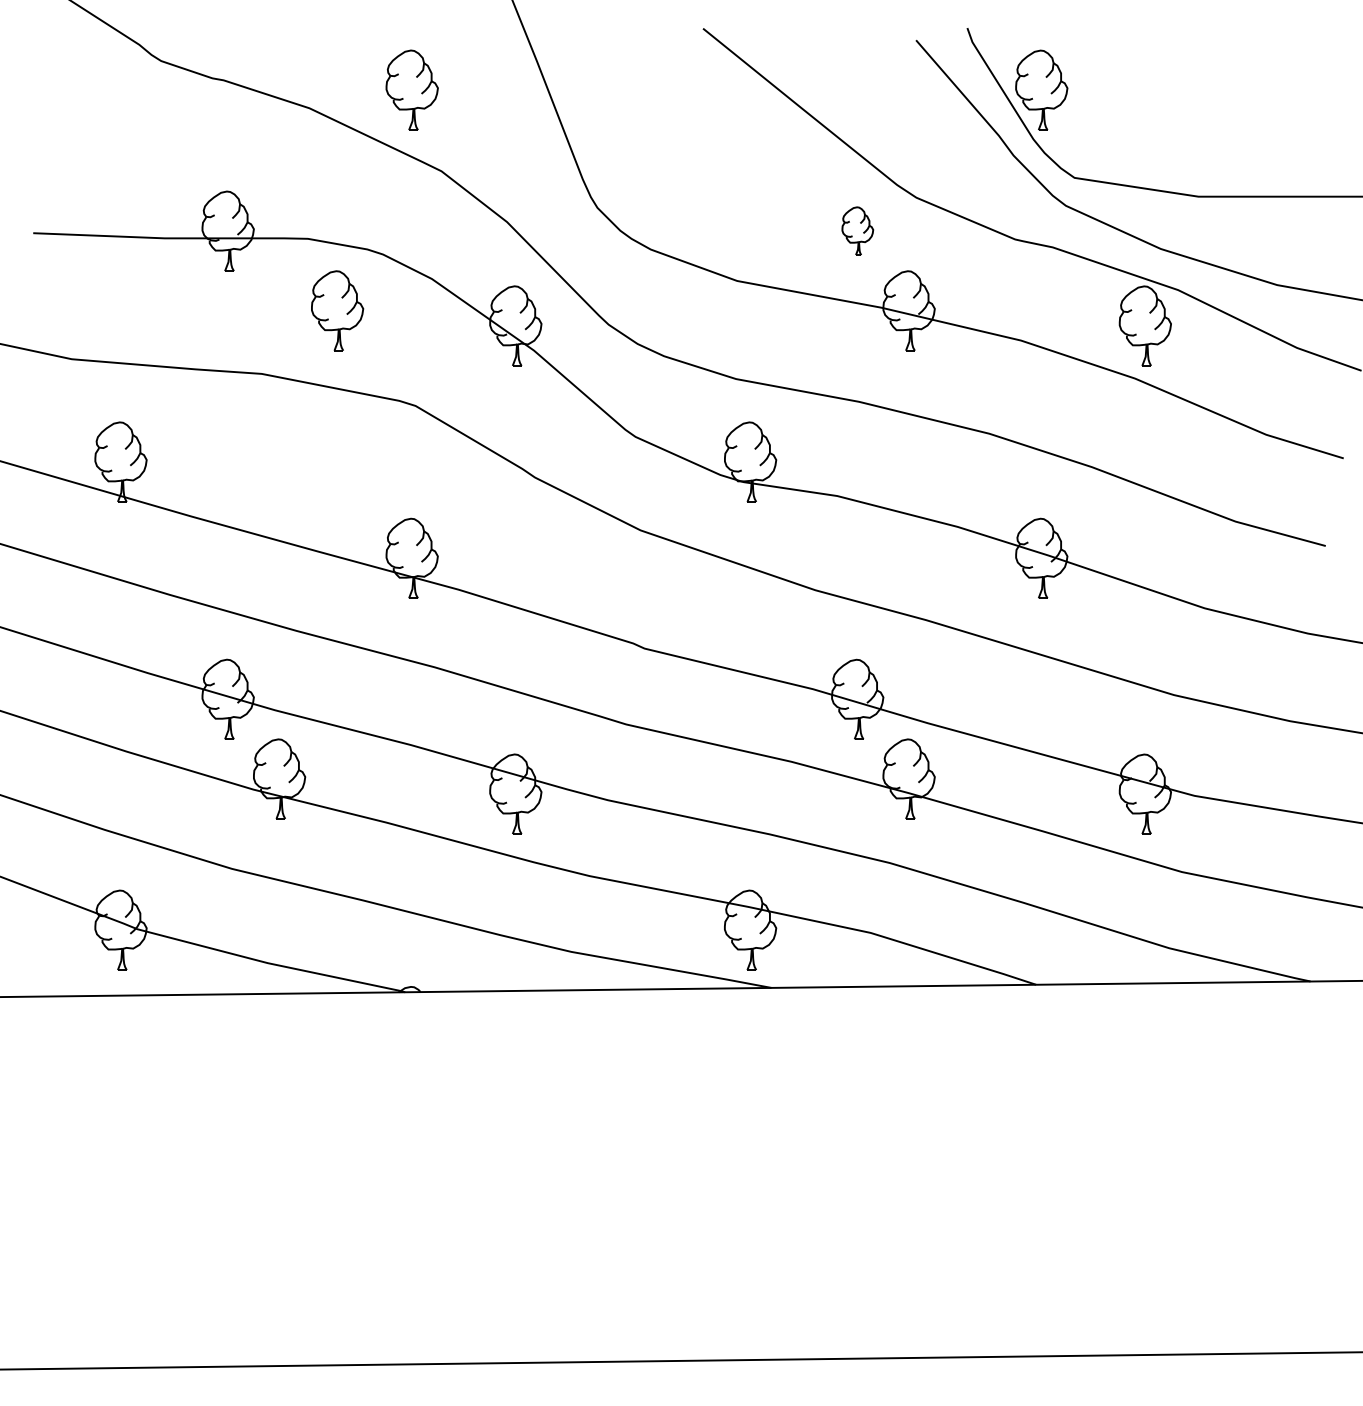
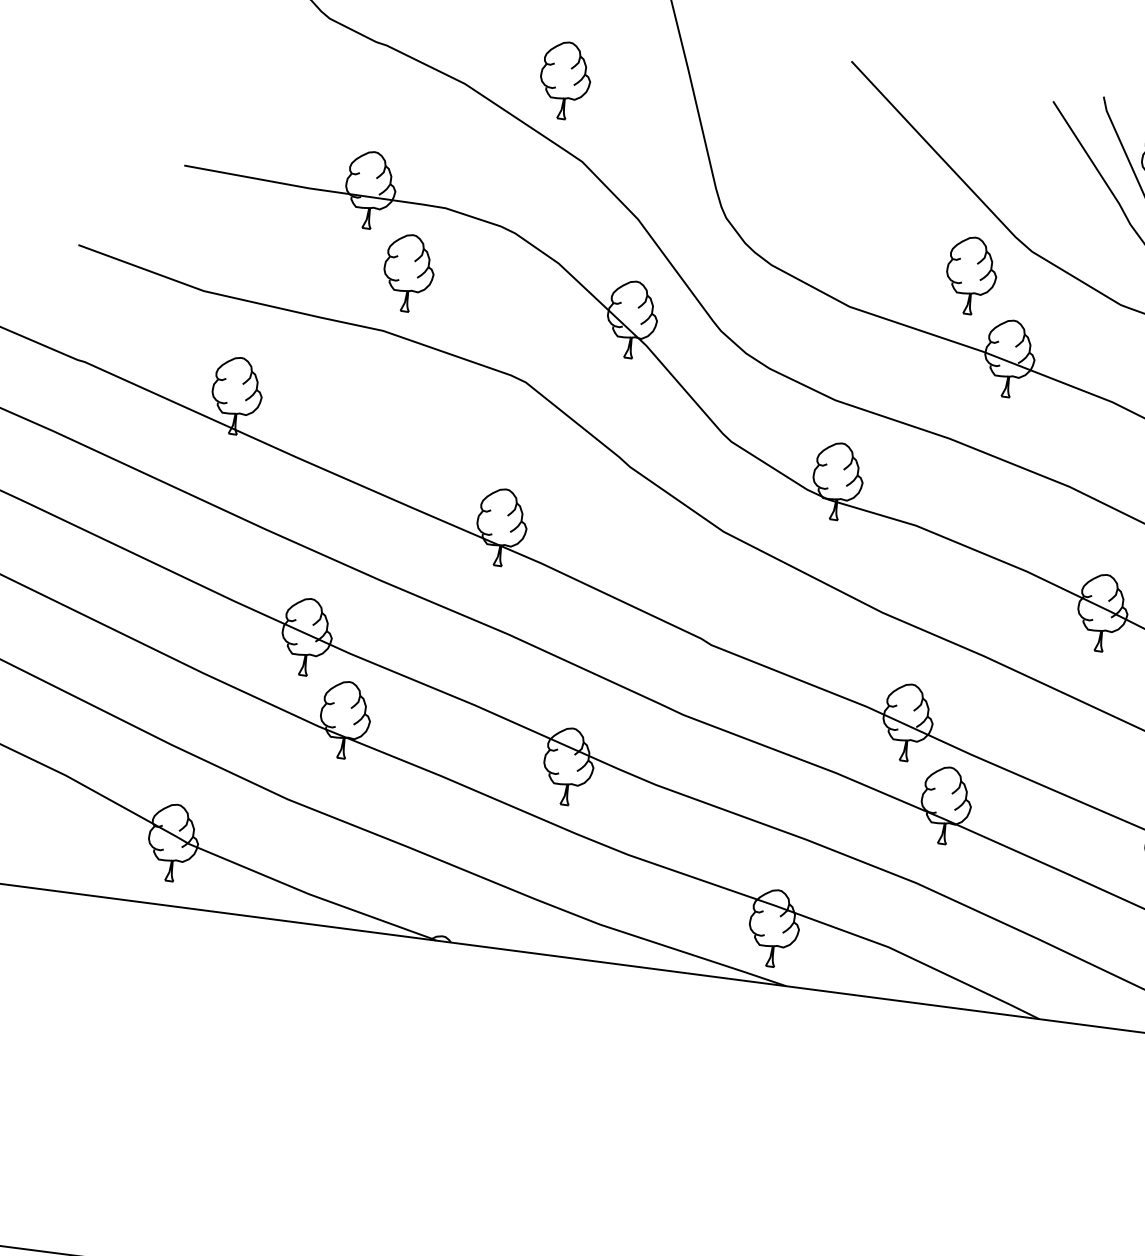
part: (857, 230) -> (971, 274), size x1.67
part: (337, 310) -> (408, 272), moved

